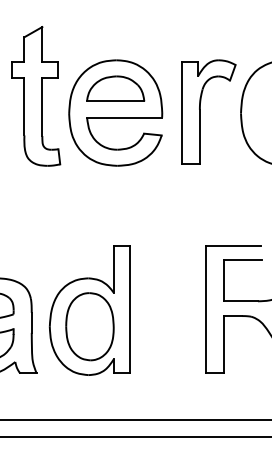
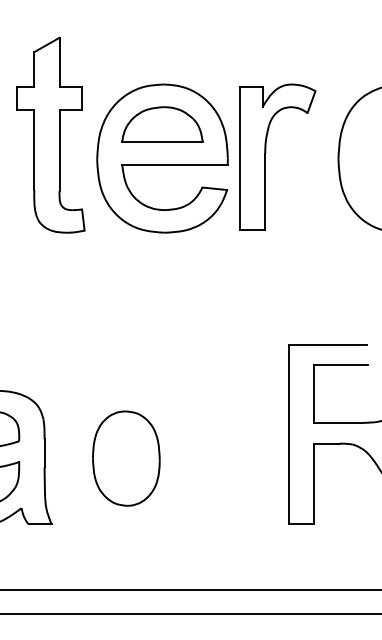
part: (200, 111) -> (266, 156), moved
part: (89, 310) -> (125, 435), removed

